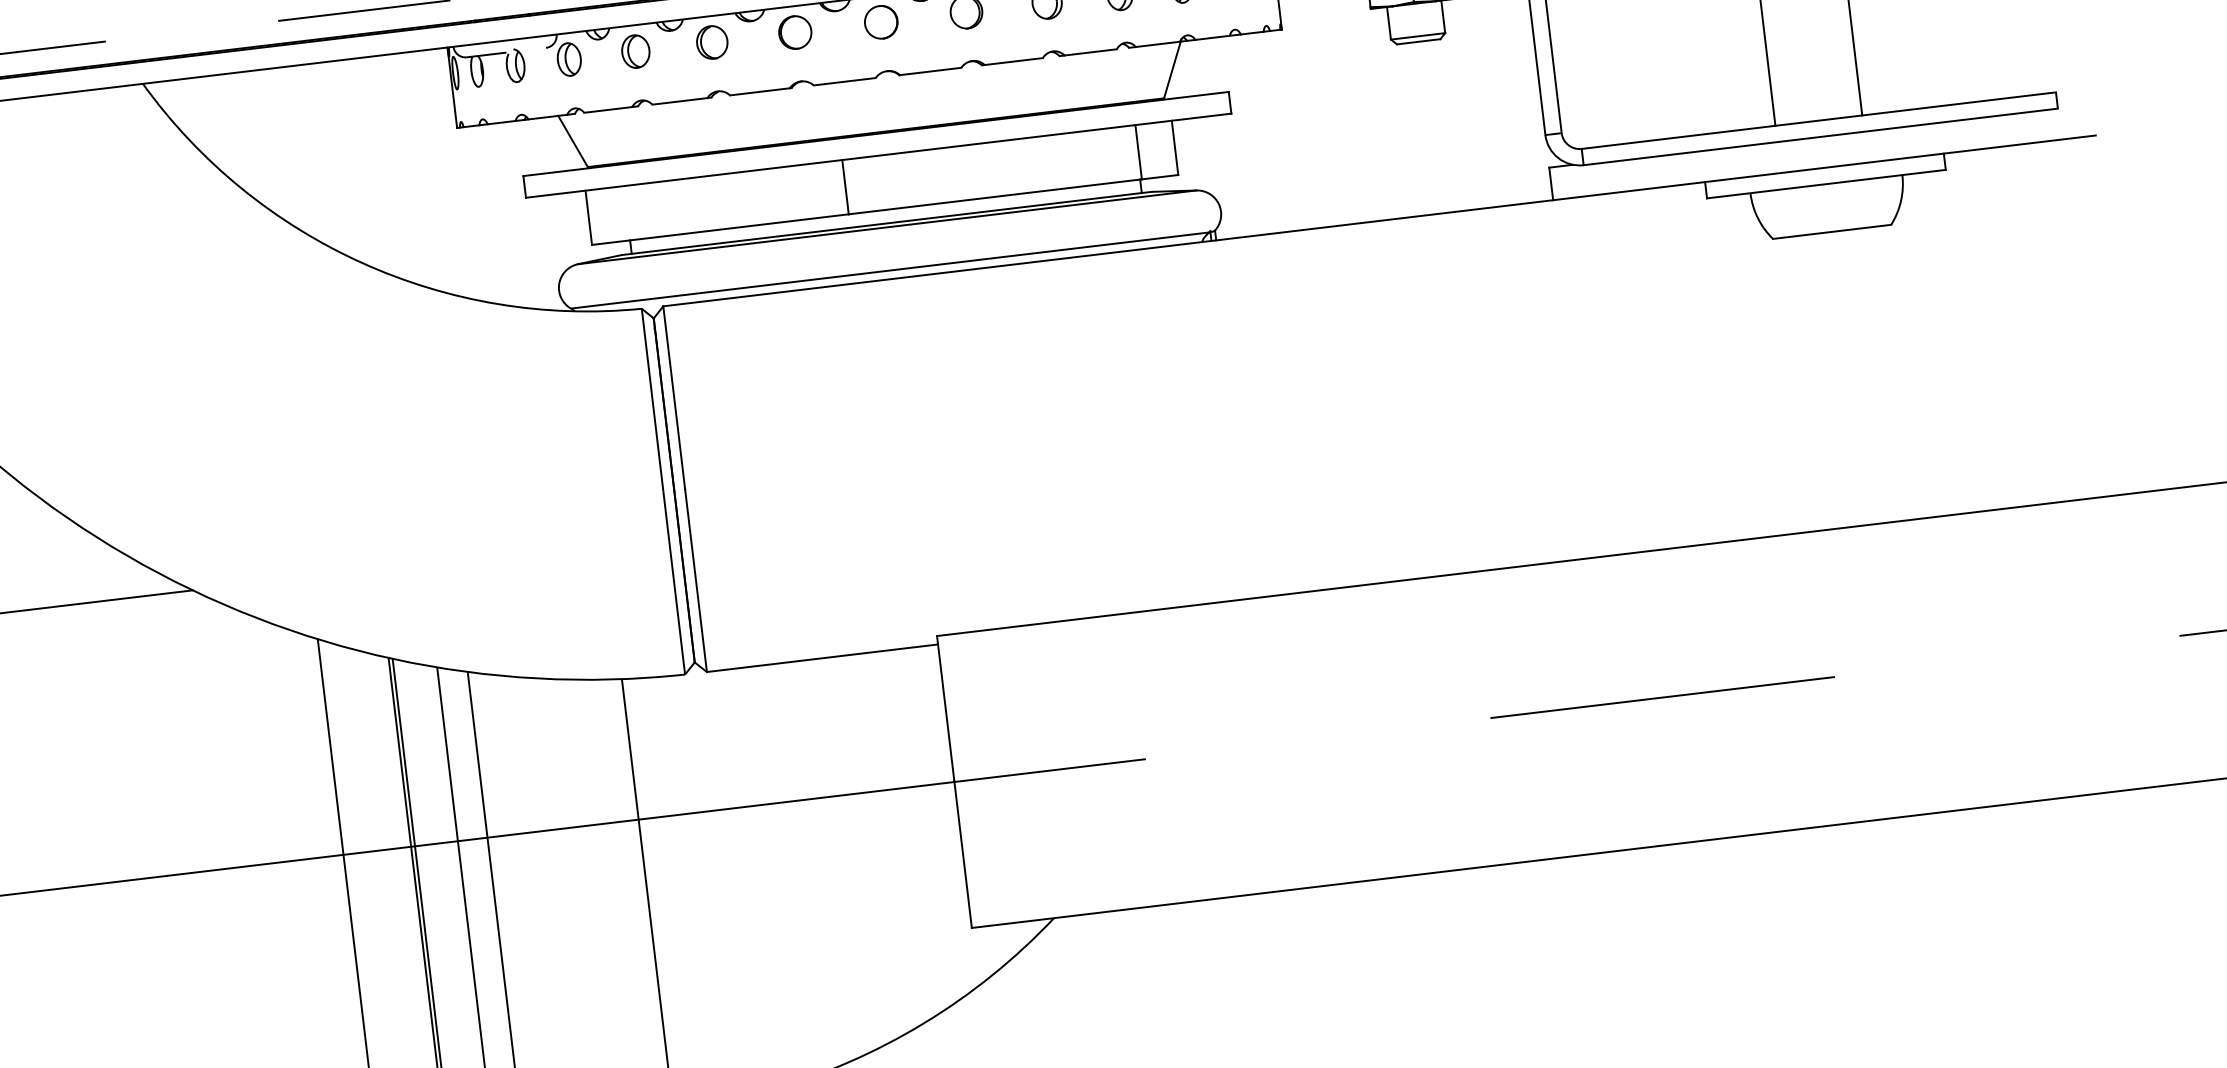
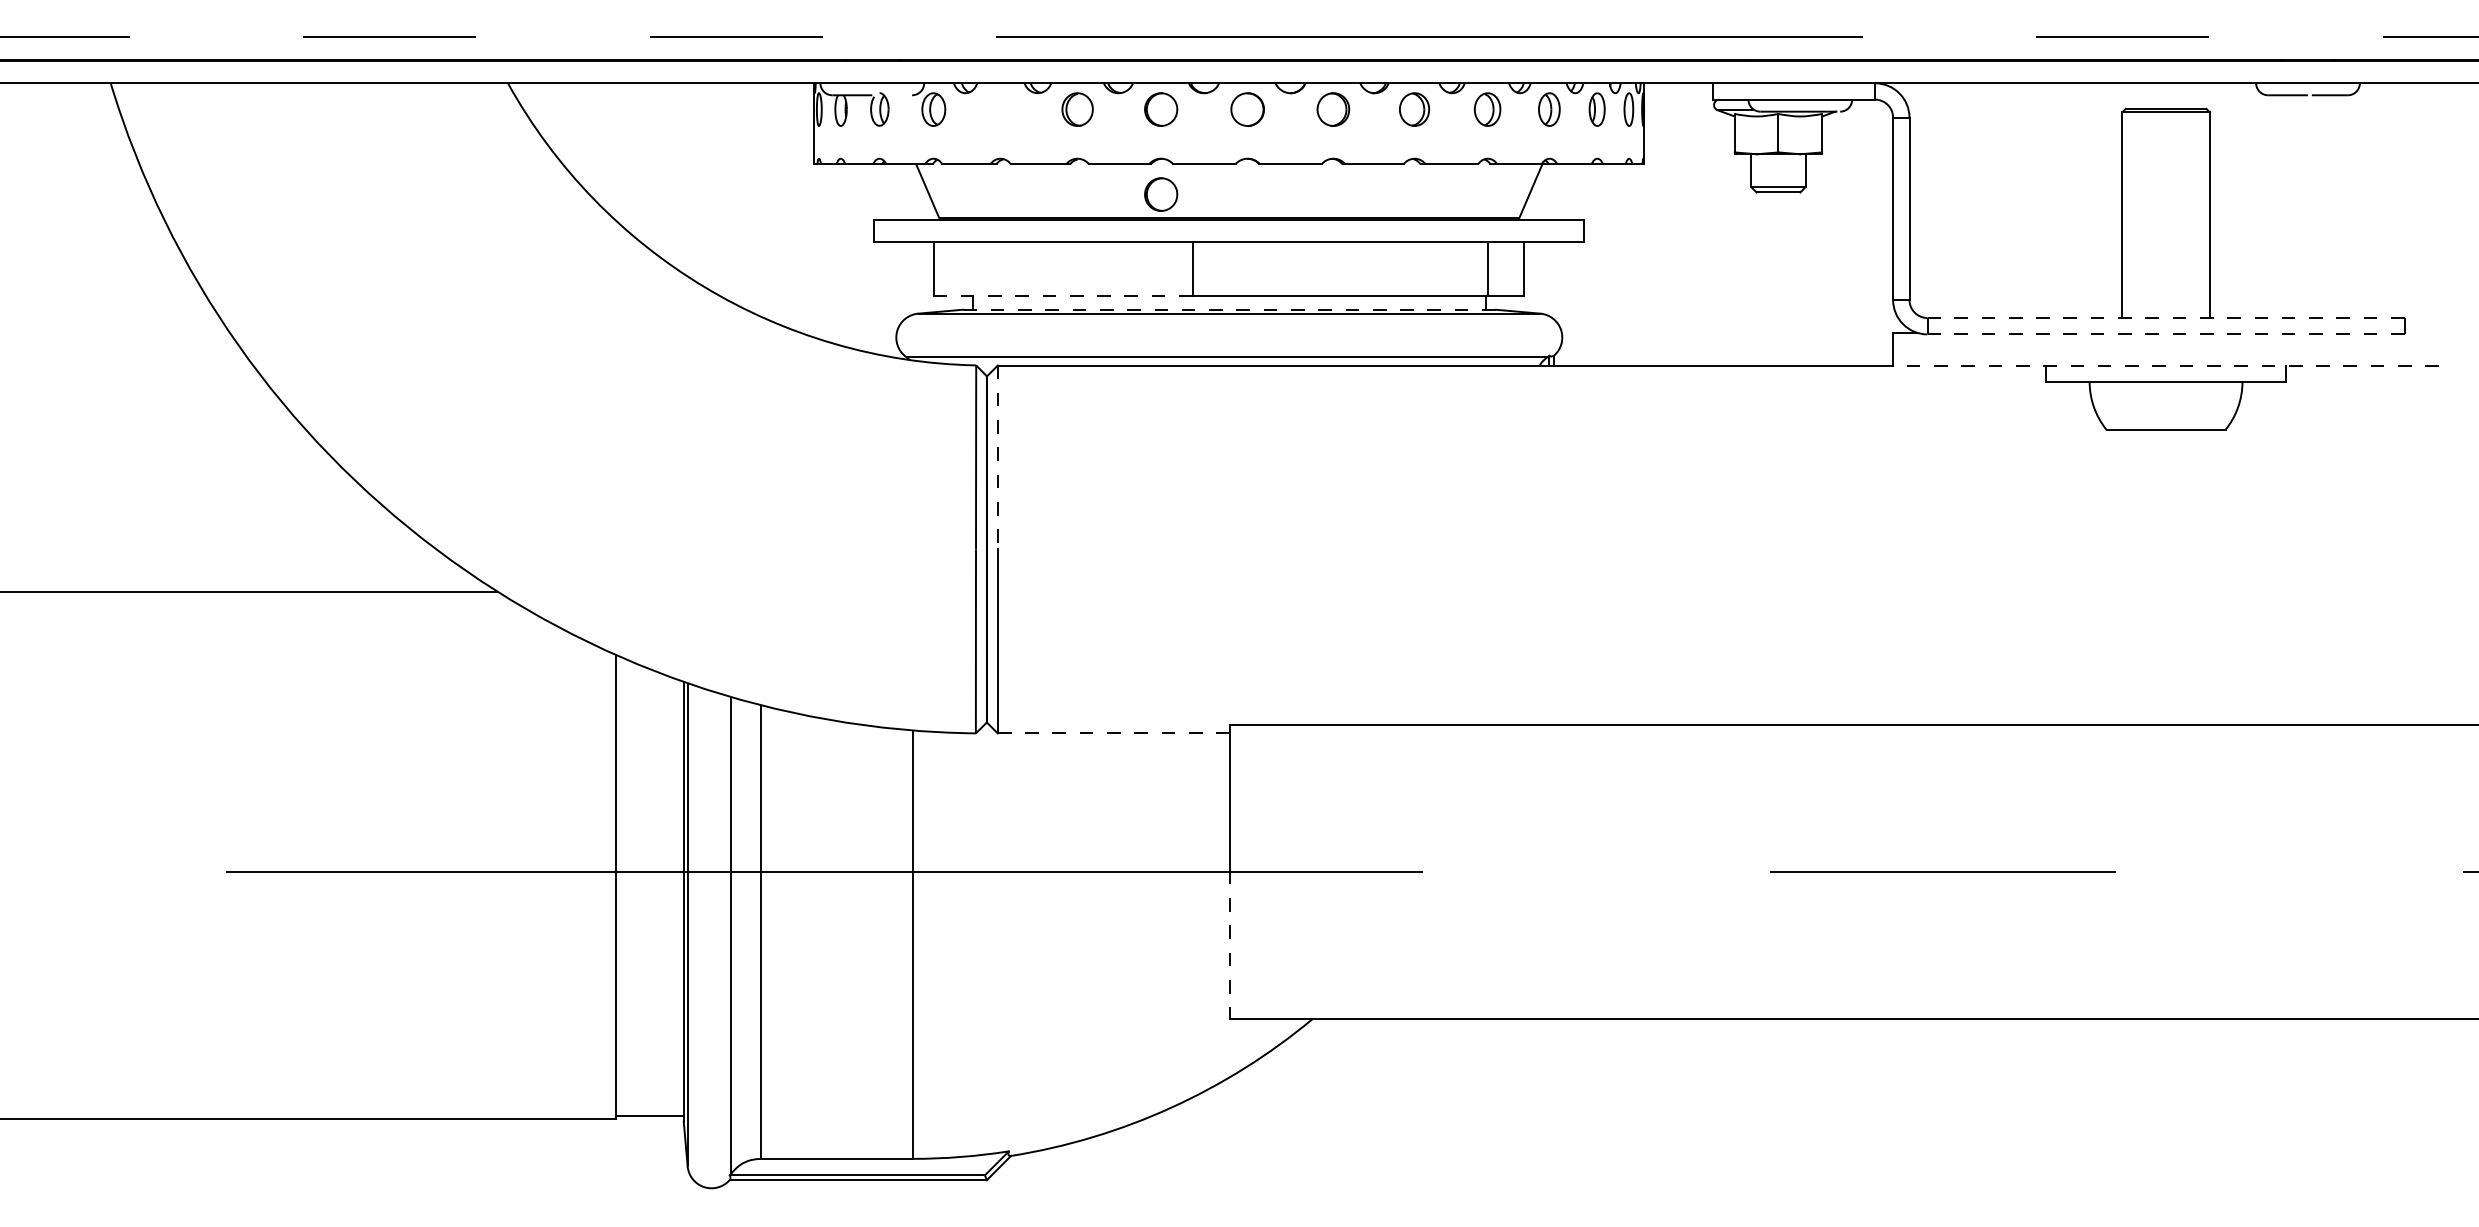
part: (635, 51) -> (1000, 109), removed
part: (805, 116) -> (1161, 194), added
line: (1819, 121) -> (2166, 318), solid -> dashed
line: (1821, 136) -> (2166, 334), solid -> dashed
line: (1824, 167) -> (2166, 365), solid -> dashed
line: (885, 223) -> (1228, 309), solid -> dashed
line: (720, 229) -> (1063, 296), solid -> dashed
line: (673, 397) -> (997, 457), solid -> dashed
line: (822, 658) -> (1114, 733), solid -> dashed
line: (963, 854) -> (1230, 944), solid -> dashed

